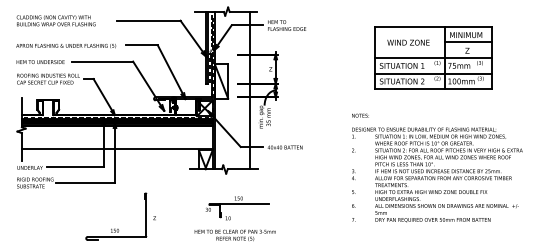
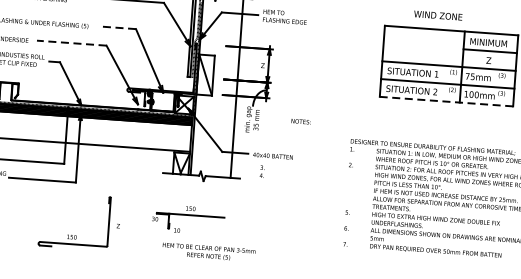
text: (408, 42) -> (438, 15), moved
line: (141, 45) -> (117, 27), solid -> dashed
line: (102, 61) -> (71, 43), solid -> dashed
line: (432, 89) -> (445, 101), solid -> dashed
text: (360, 115) -> (301, 121), moved
text: (353, 174) -> (261, 171), moved
part: (237, 208) -> (188, 220), moved

